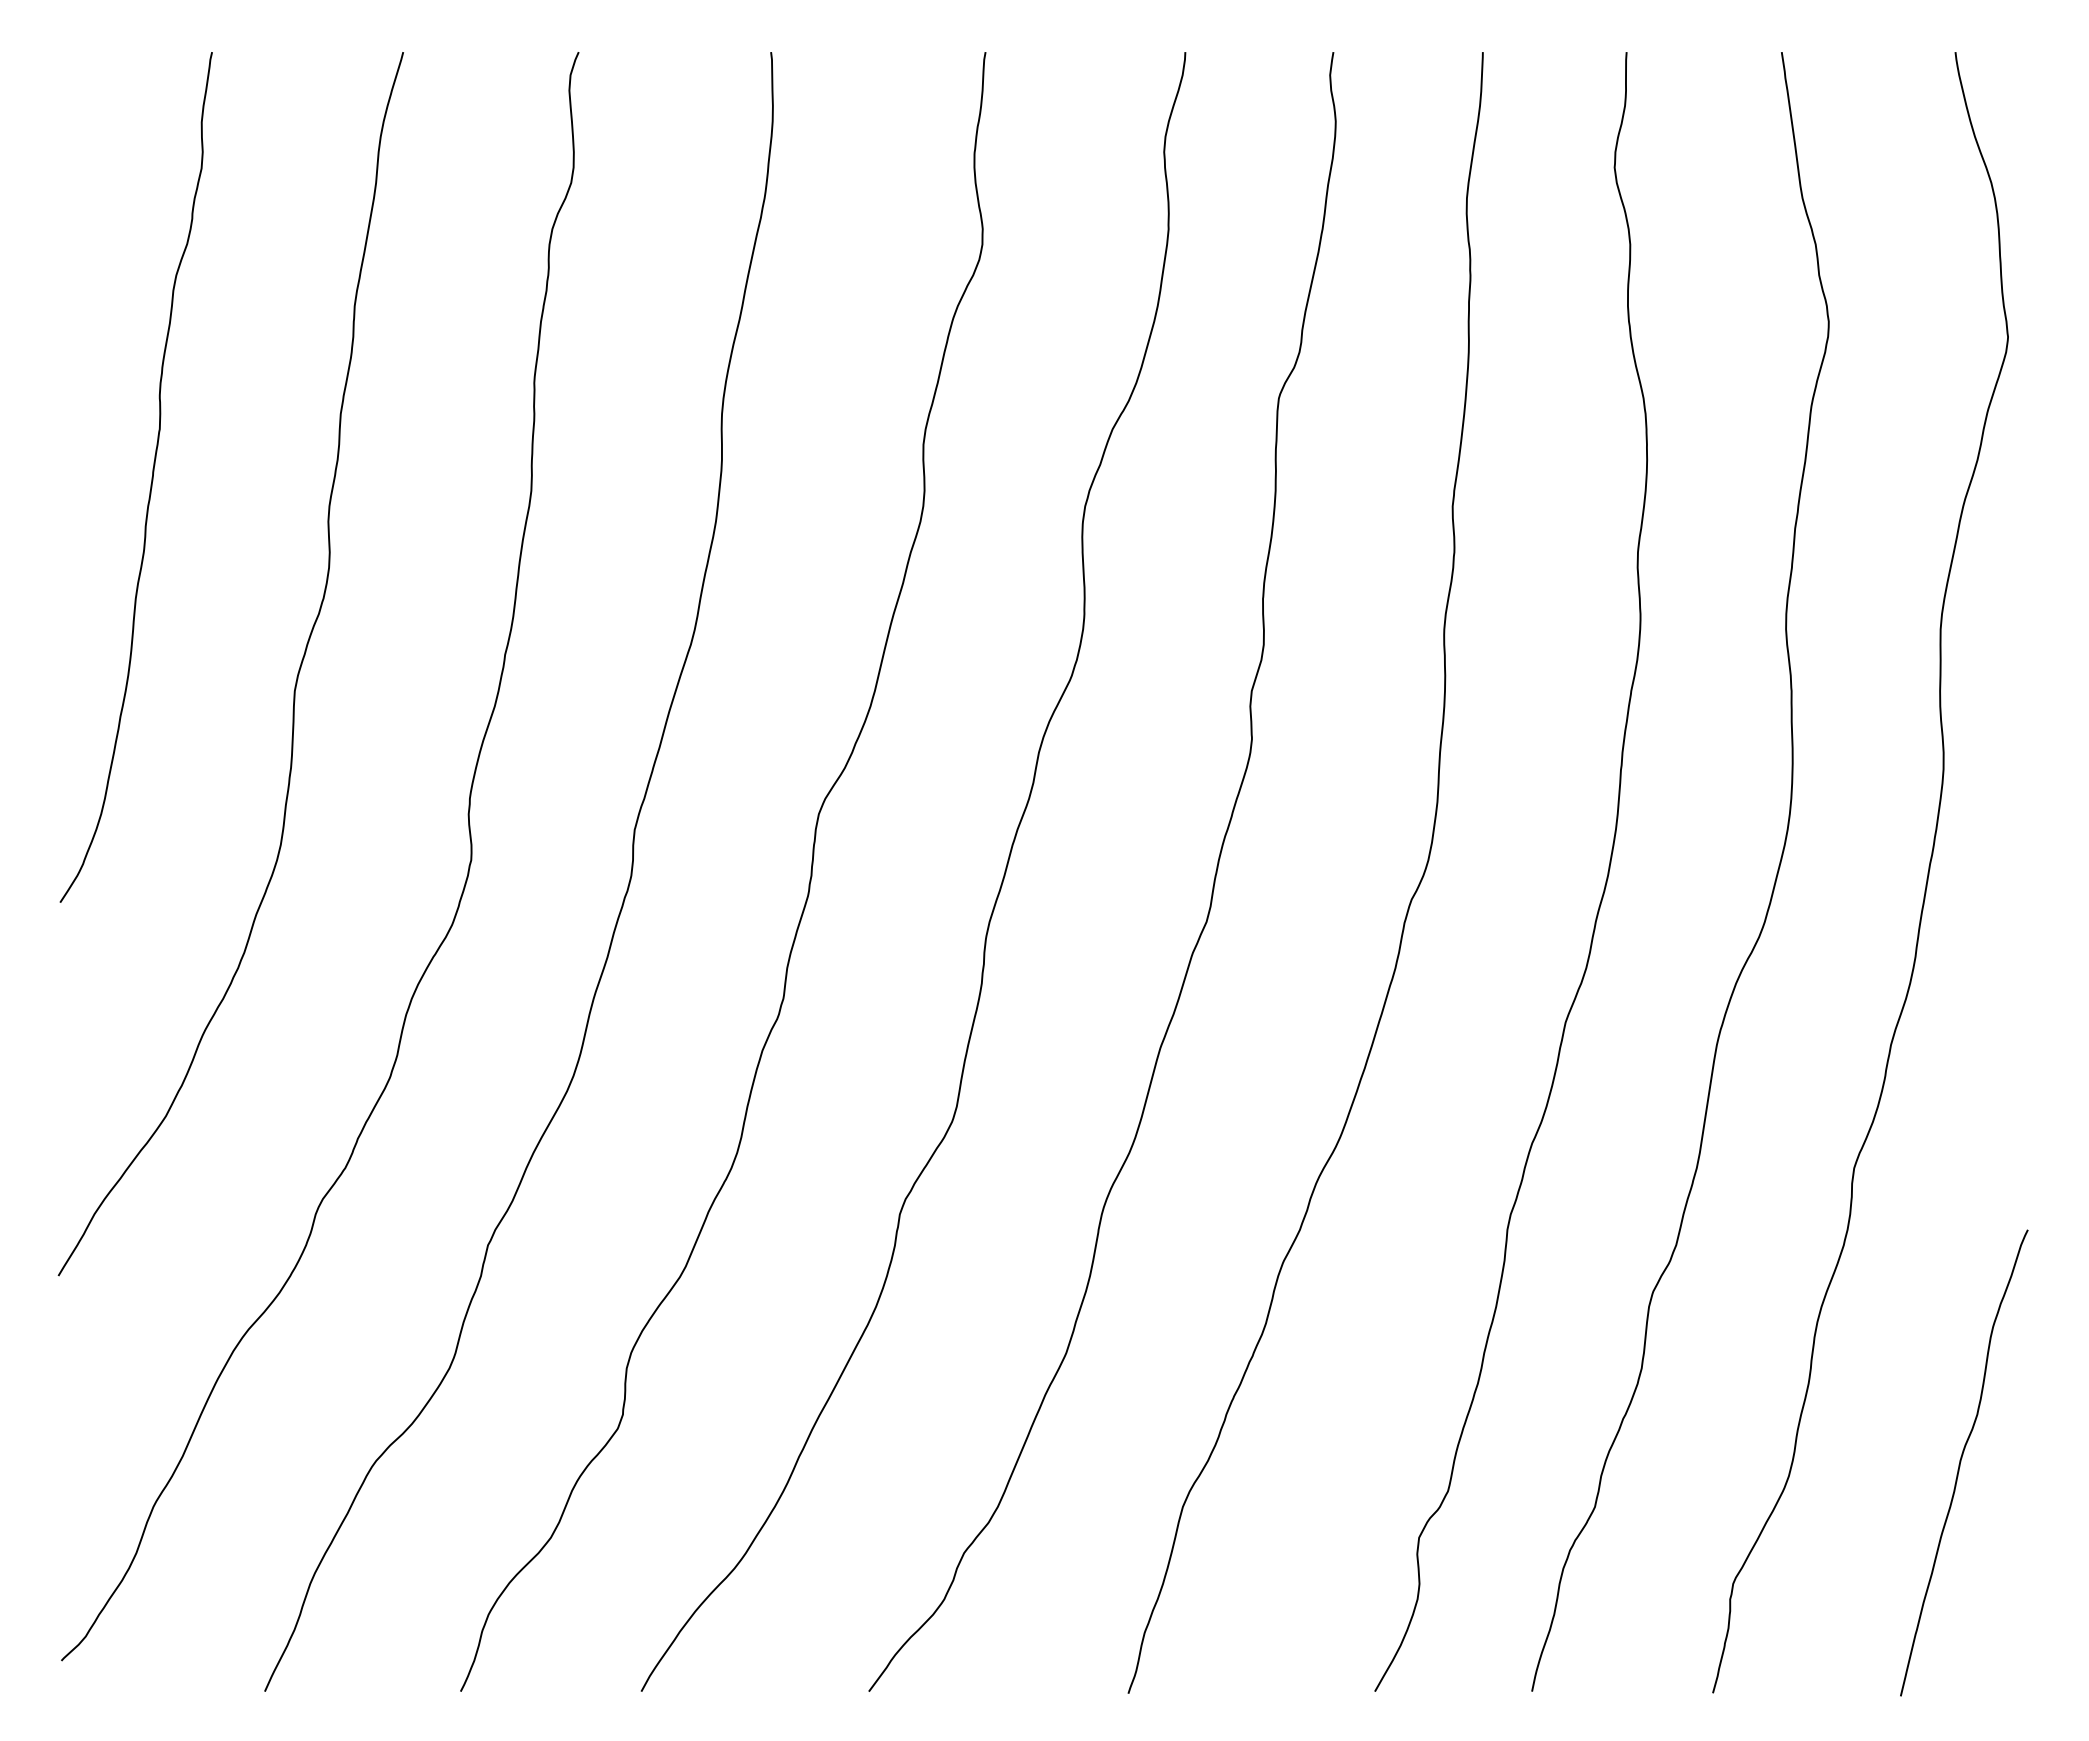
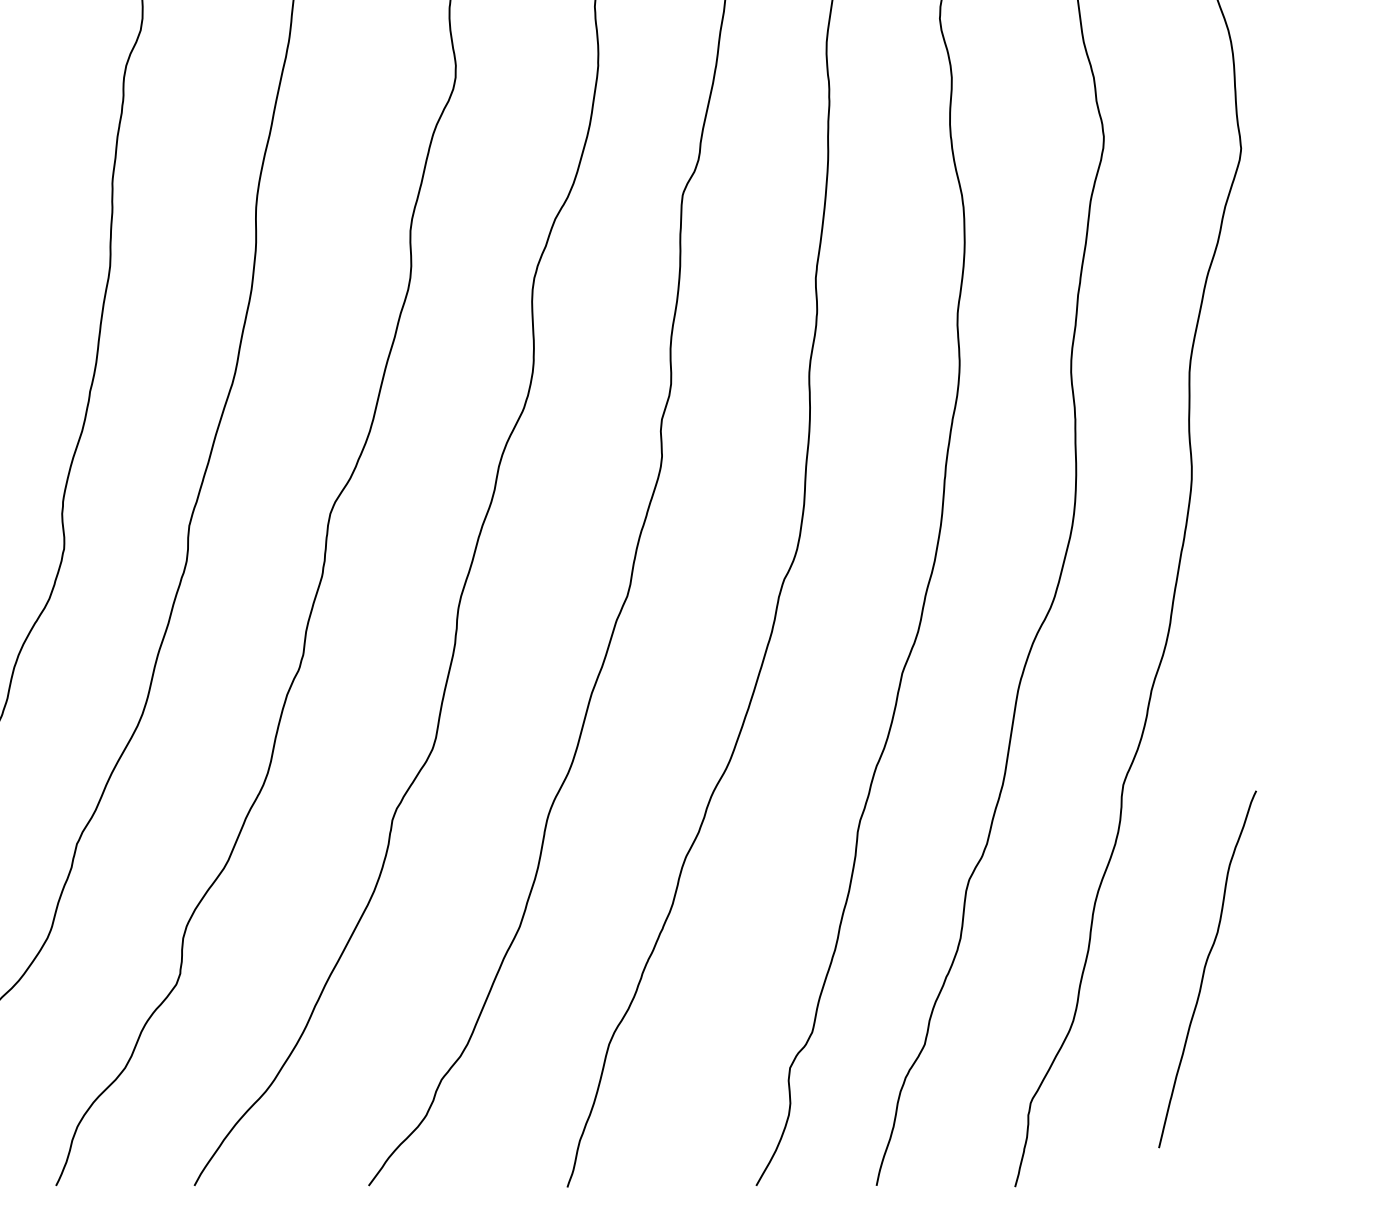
curve: (1961, 1462) -> (1205, 969), moved

